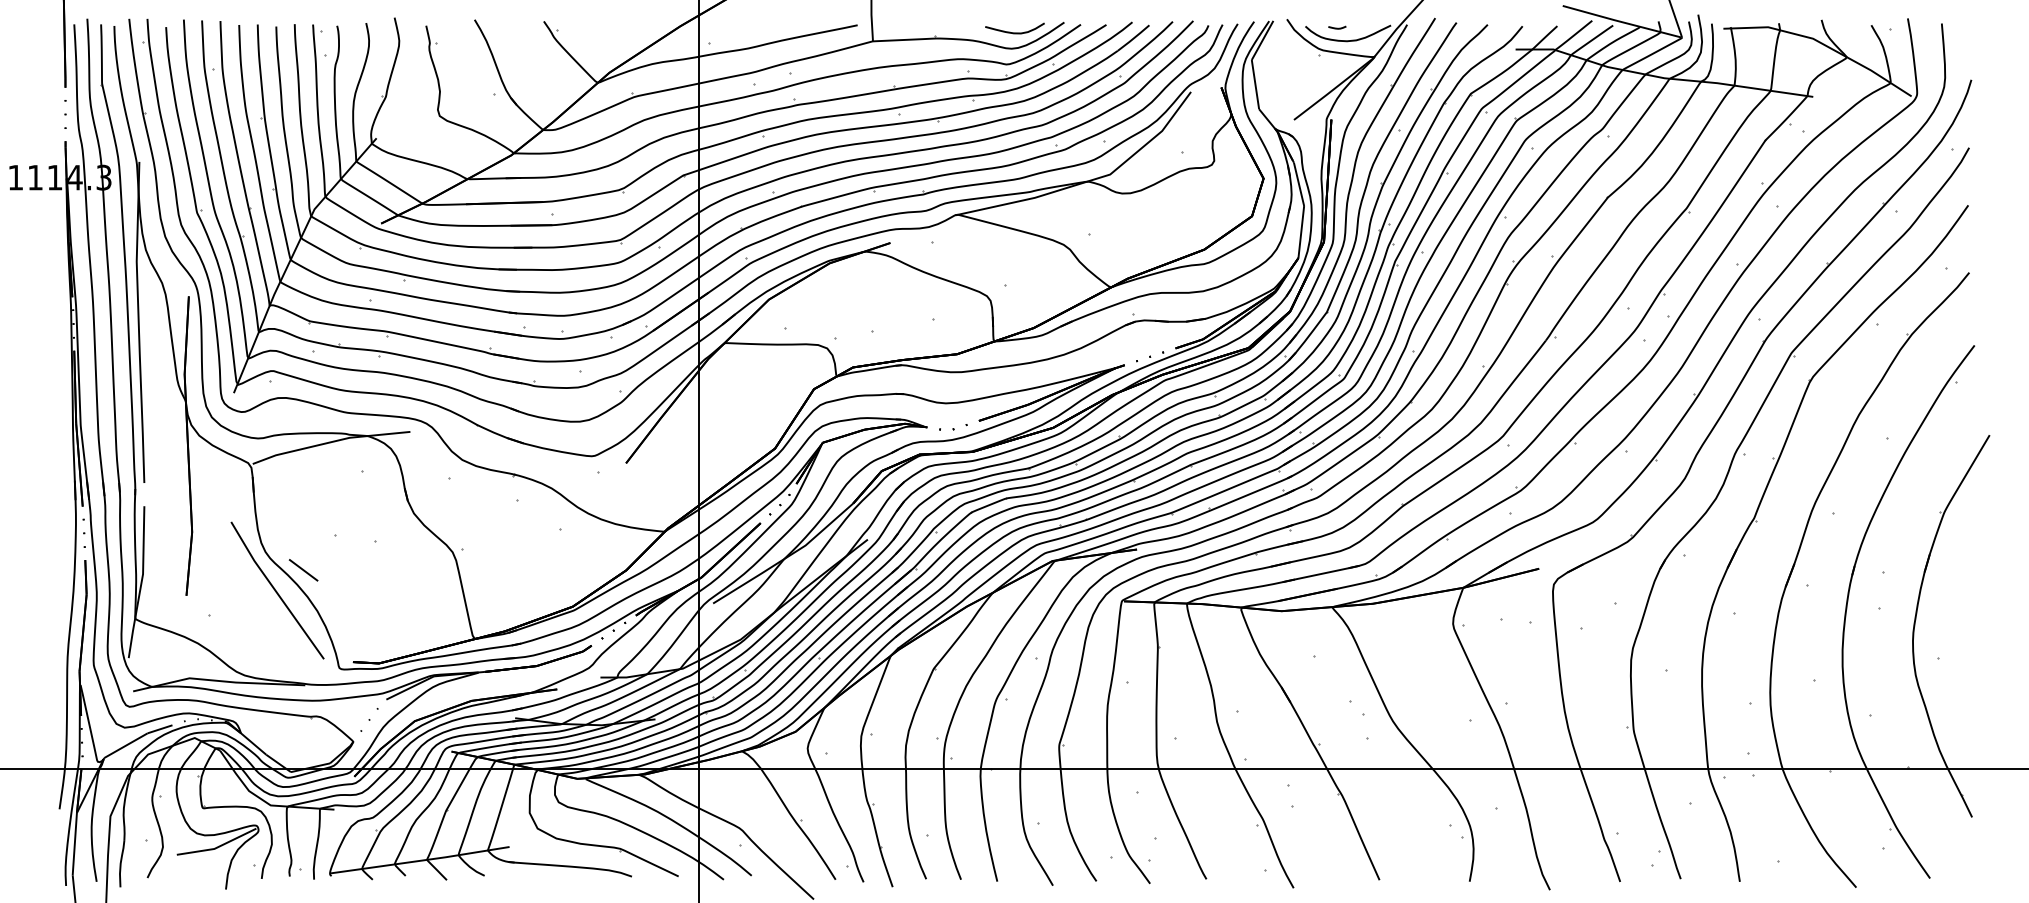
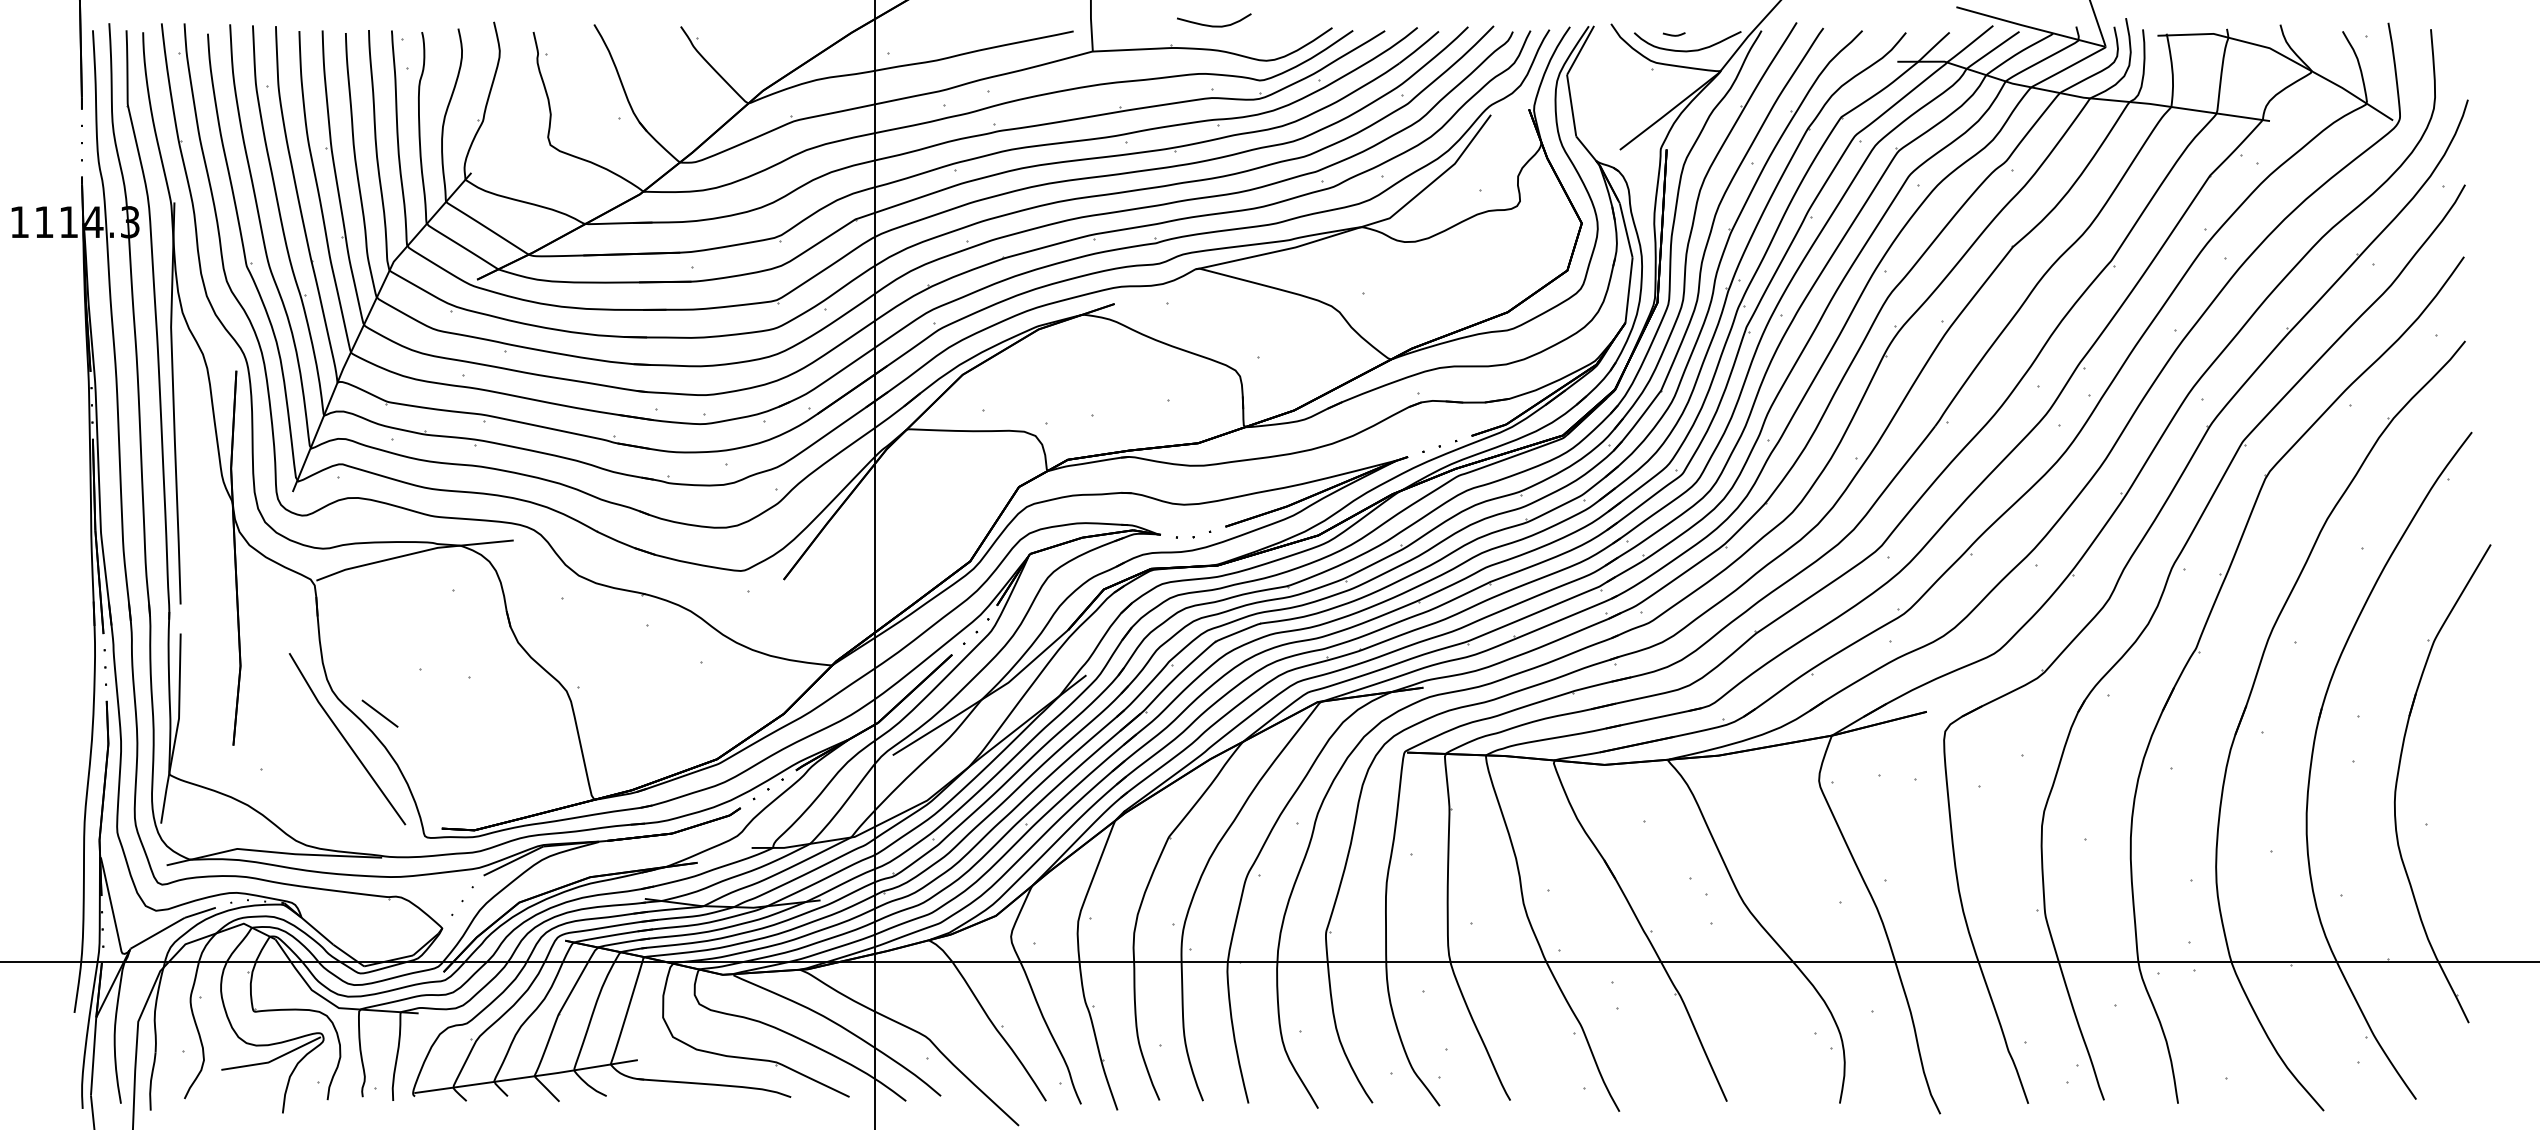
curve: (1014, 32) -> (1213, 25), moved

